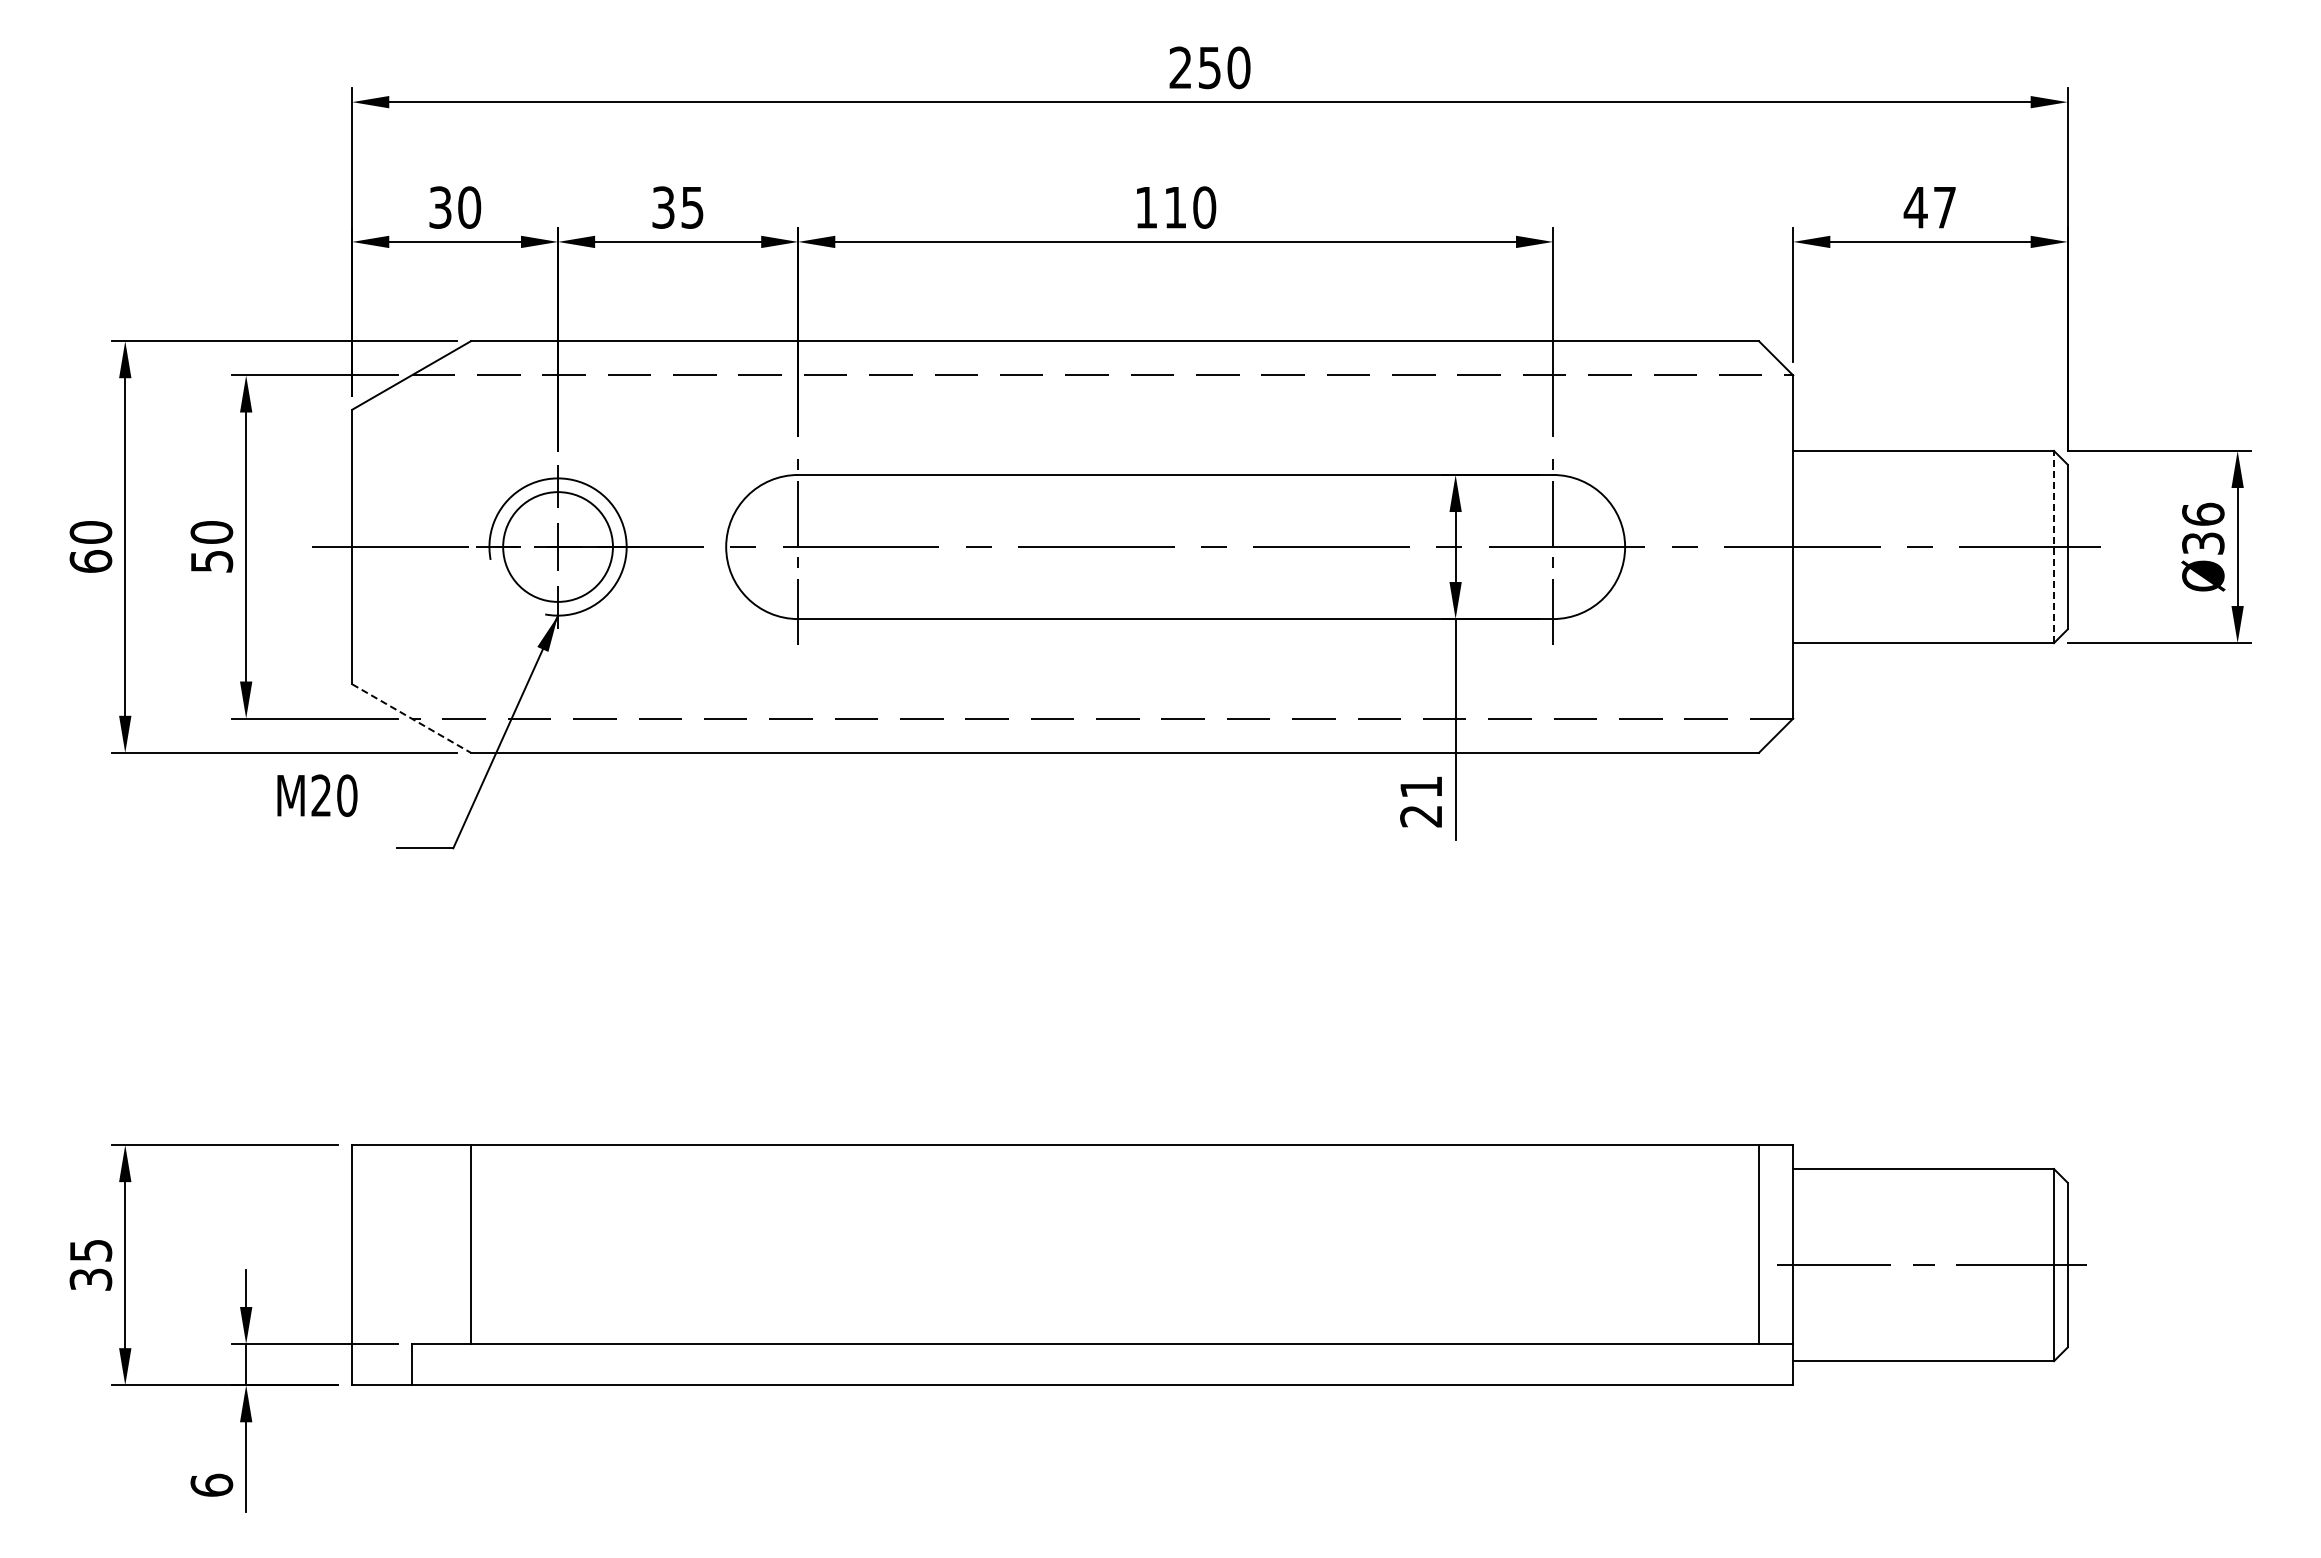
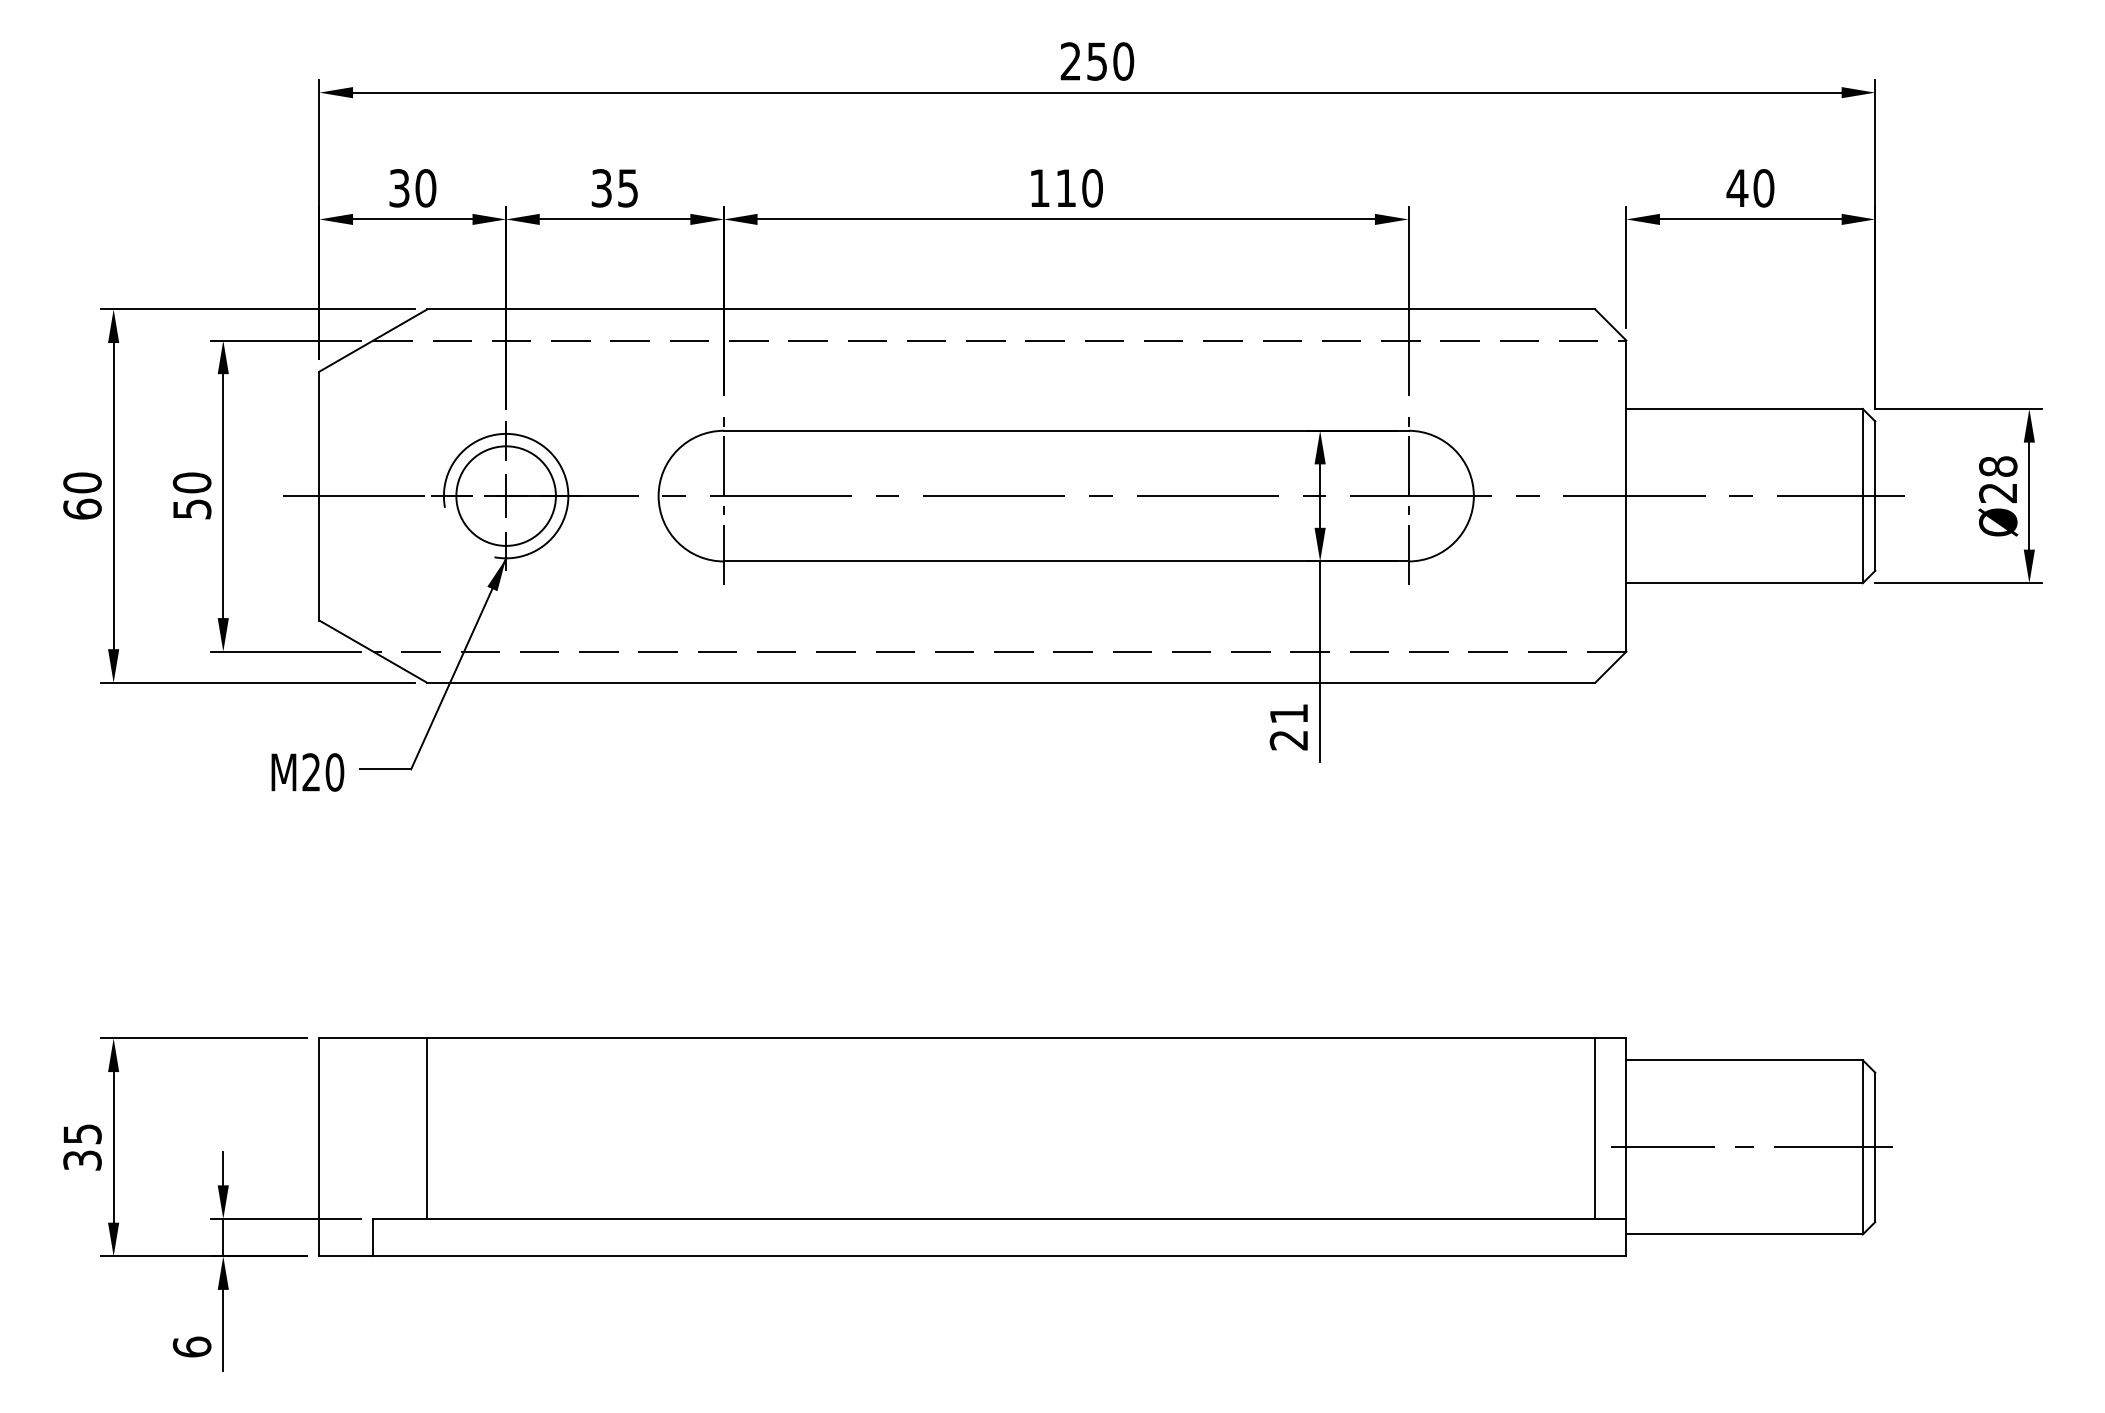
text: (1944, 207) -> (1763, 188), 47 -> 40
text: (2203, 528) -> (1998, 479), Ø36 -> Ø28
line: (2054, 546) -> (1863, 495), dashed -> solid
line: (411, 718) -> (373, 651), dashed -> solid
text: (317, 795) -> (307, 772), moved

